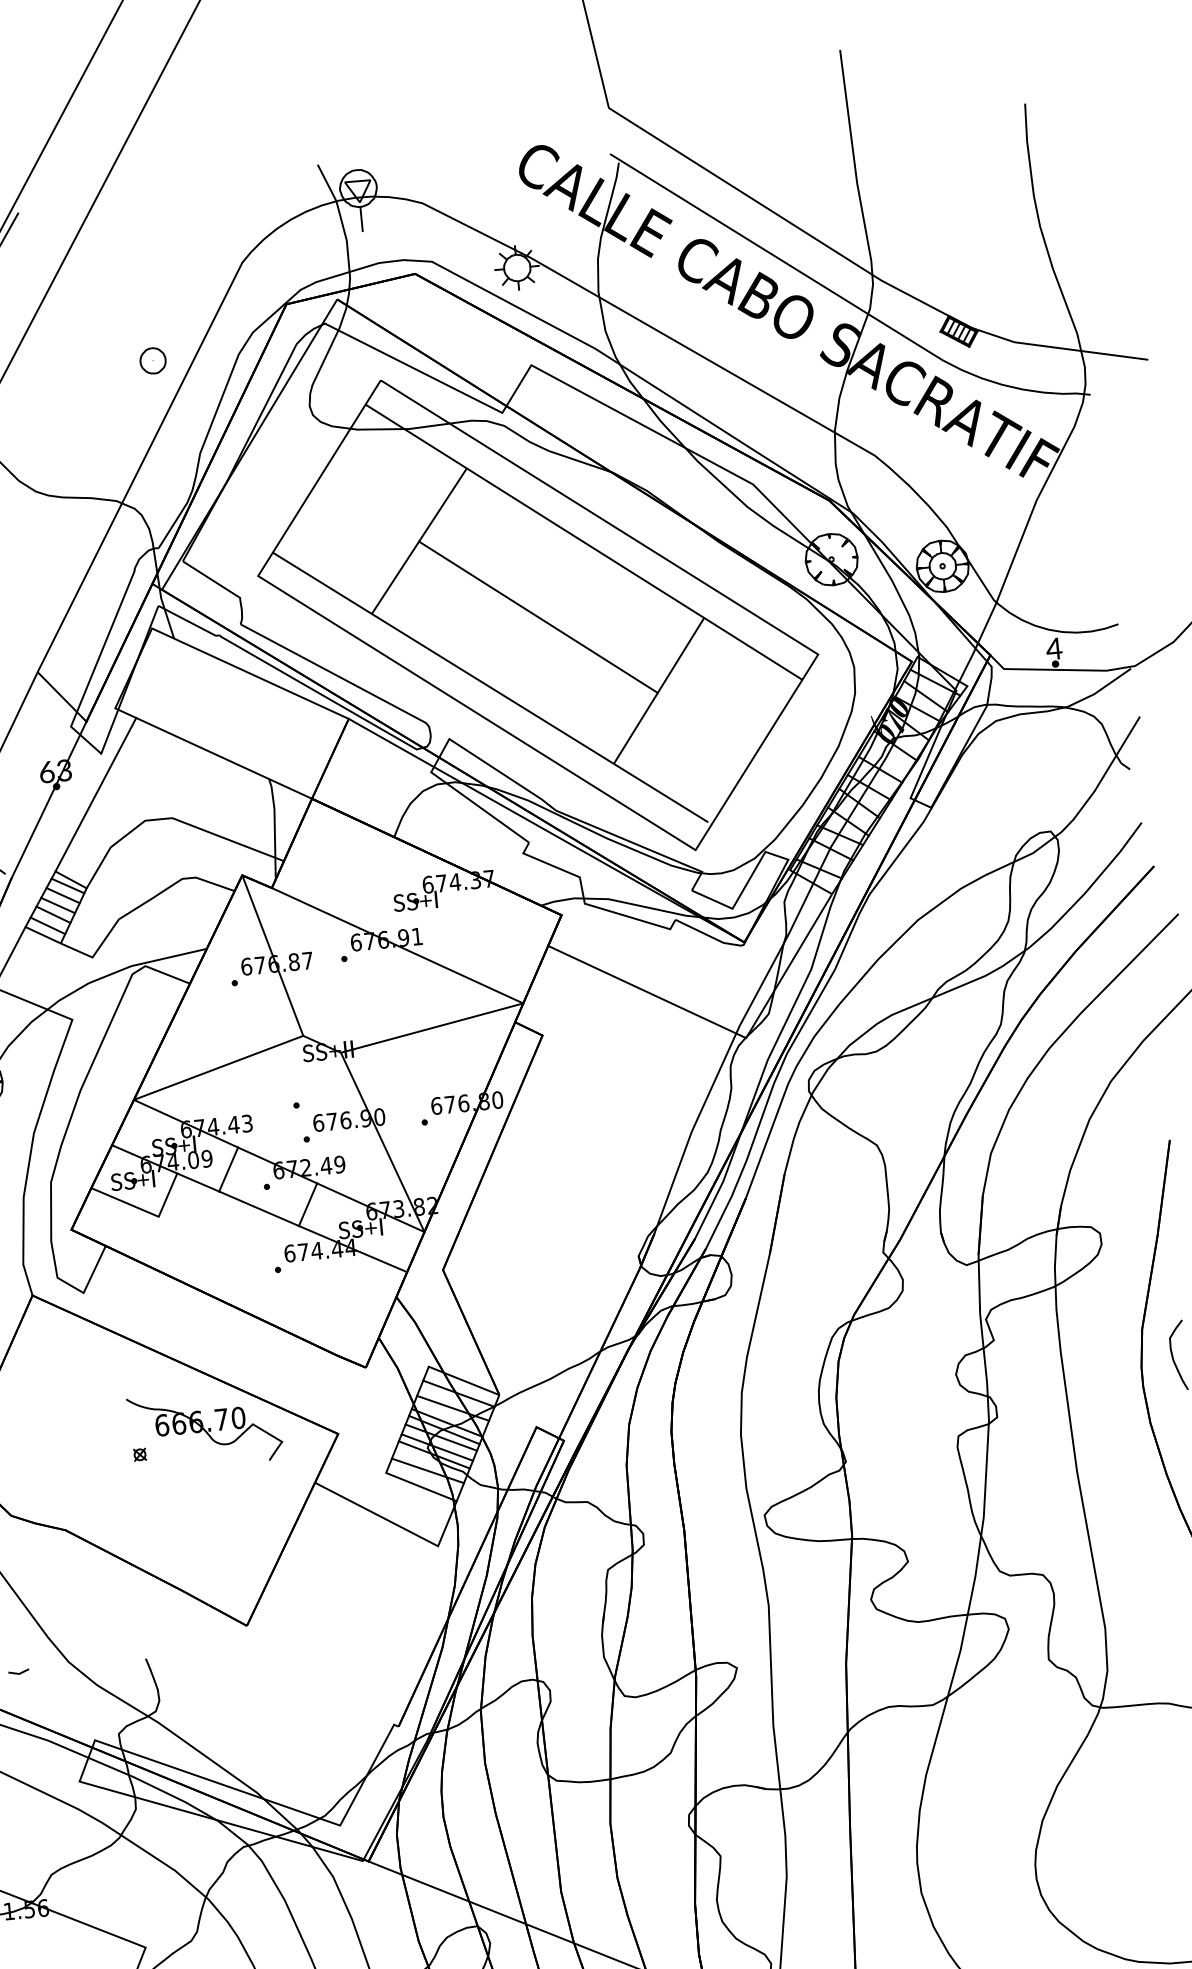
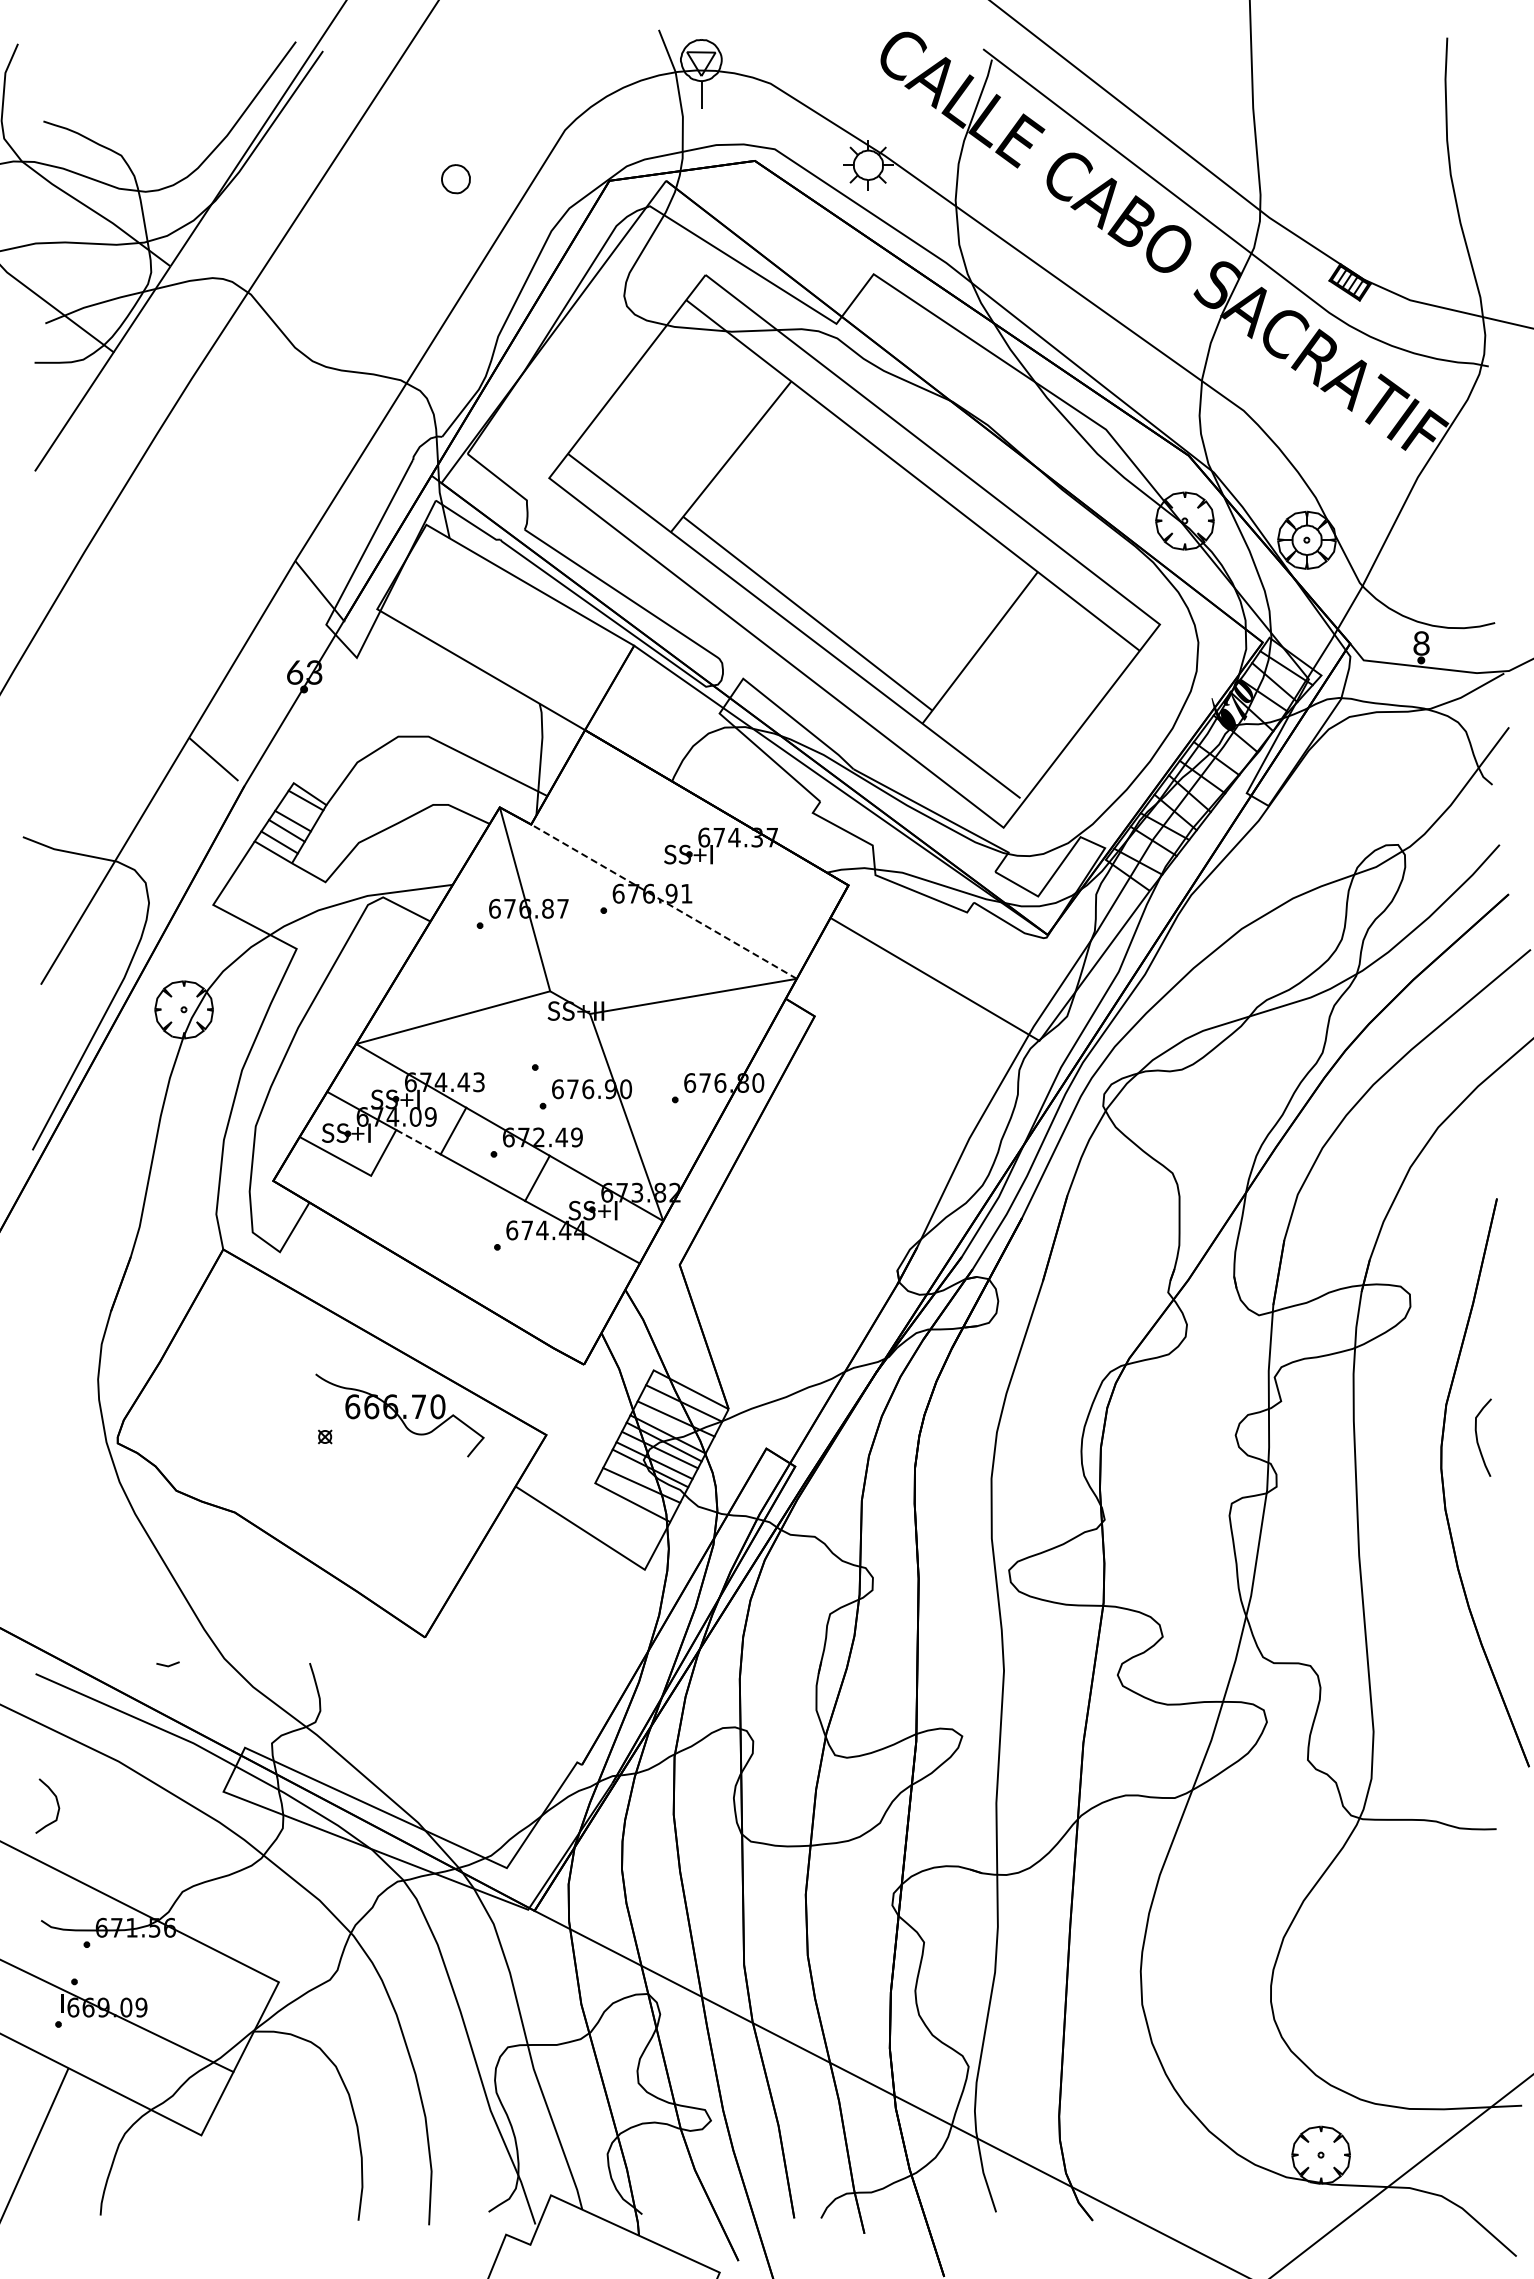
part: (152, 361) -> (455, 179), moved
line: (538, 617) -> (807, 613), moved
text: (1054, 648) -> (1421, 643), 4 -> 8
line: (95, 794) -> (346, 702), removed
line: (62, 895) -> (299, 810), removed
line: (398, 945) -> (664, 901), solid -> dashed
line: (198, 1182) -> (418, 1142), solid -> dashed

